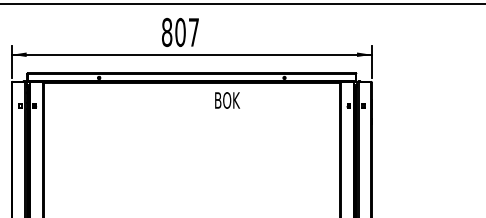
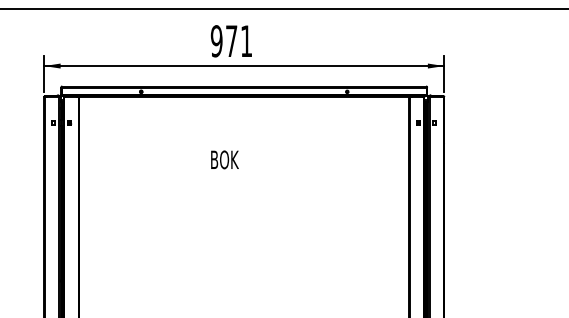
text: (180, 32) -> (231, 41), 807 -> 971
text: (227, 100) -> (224, 159), moved

